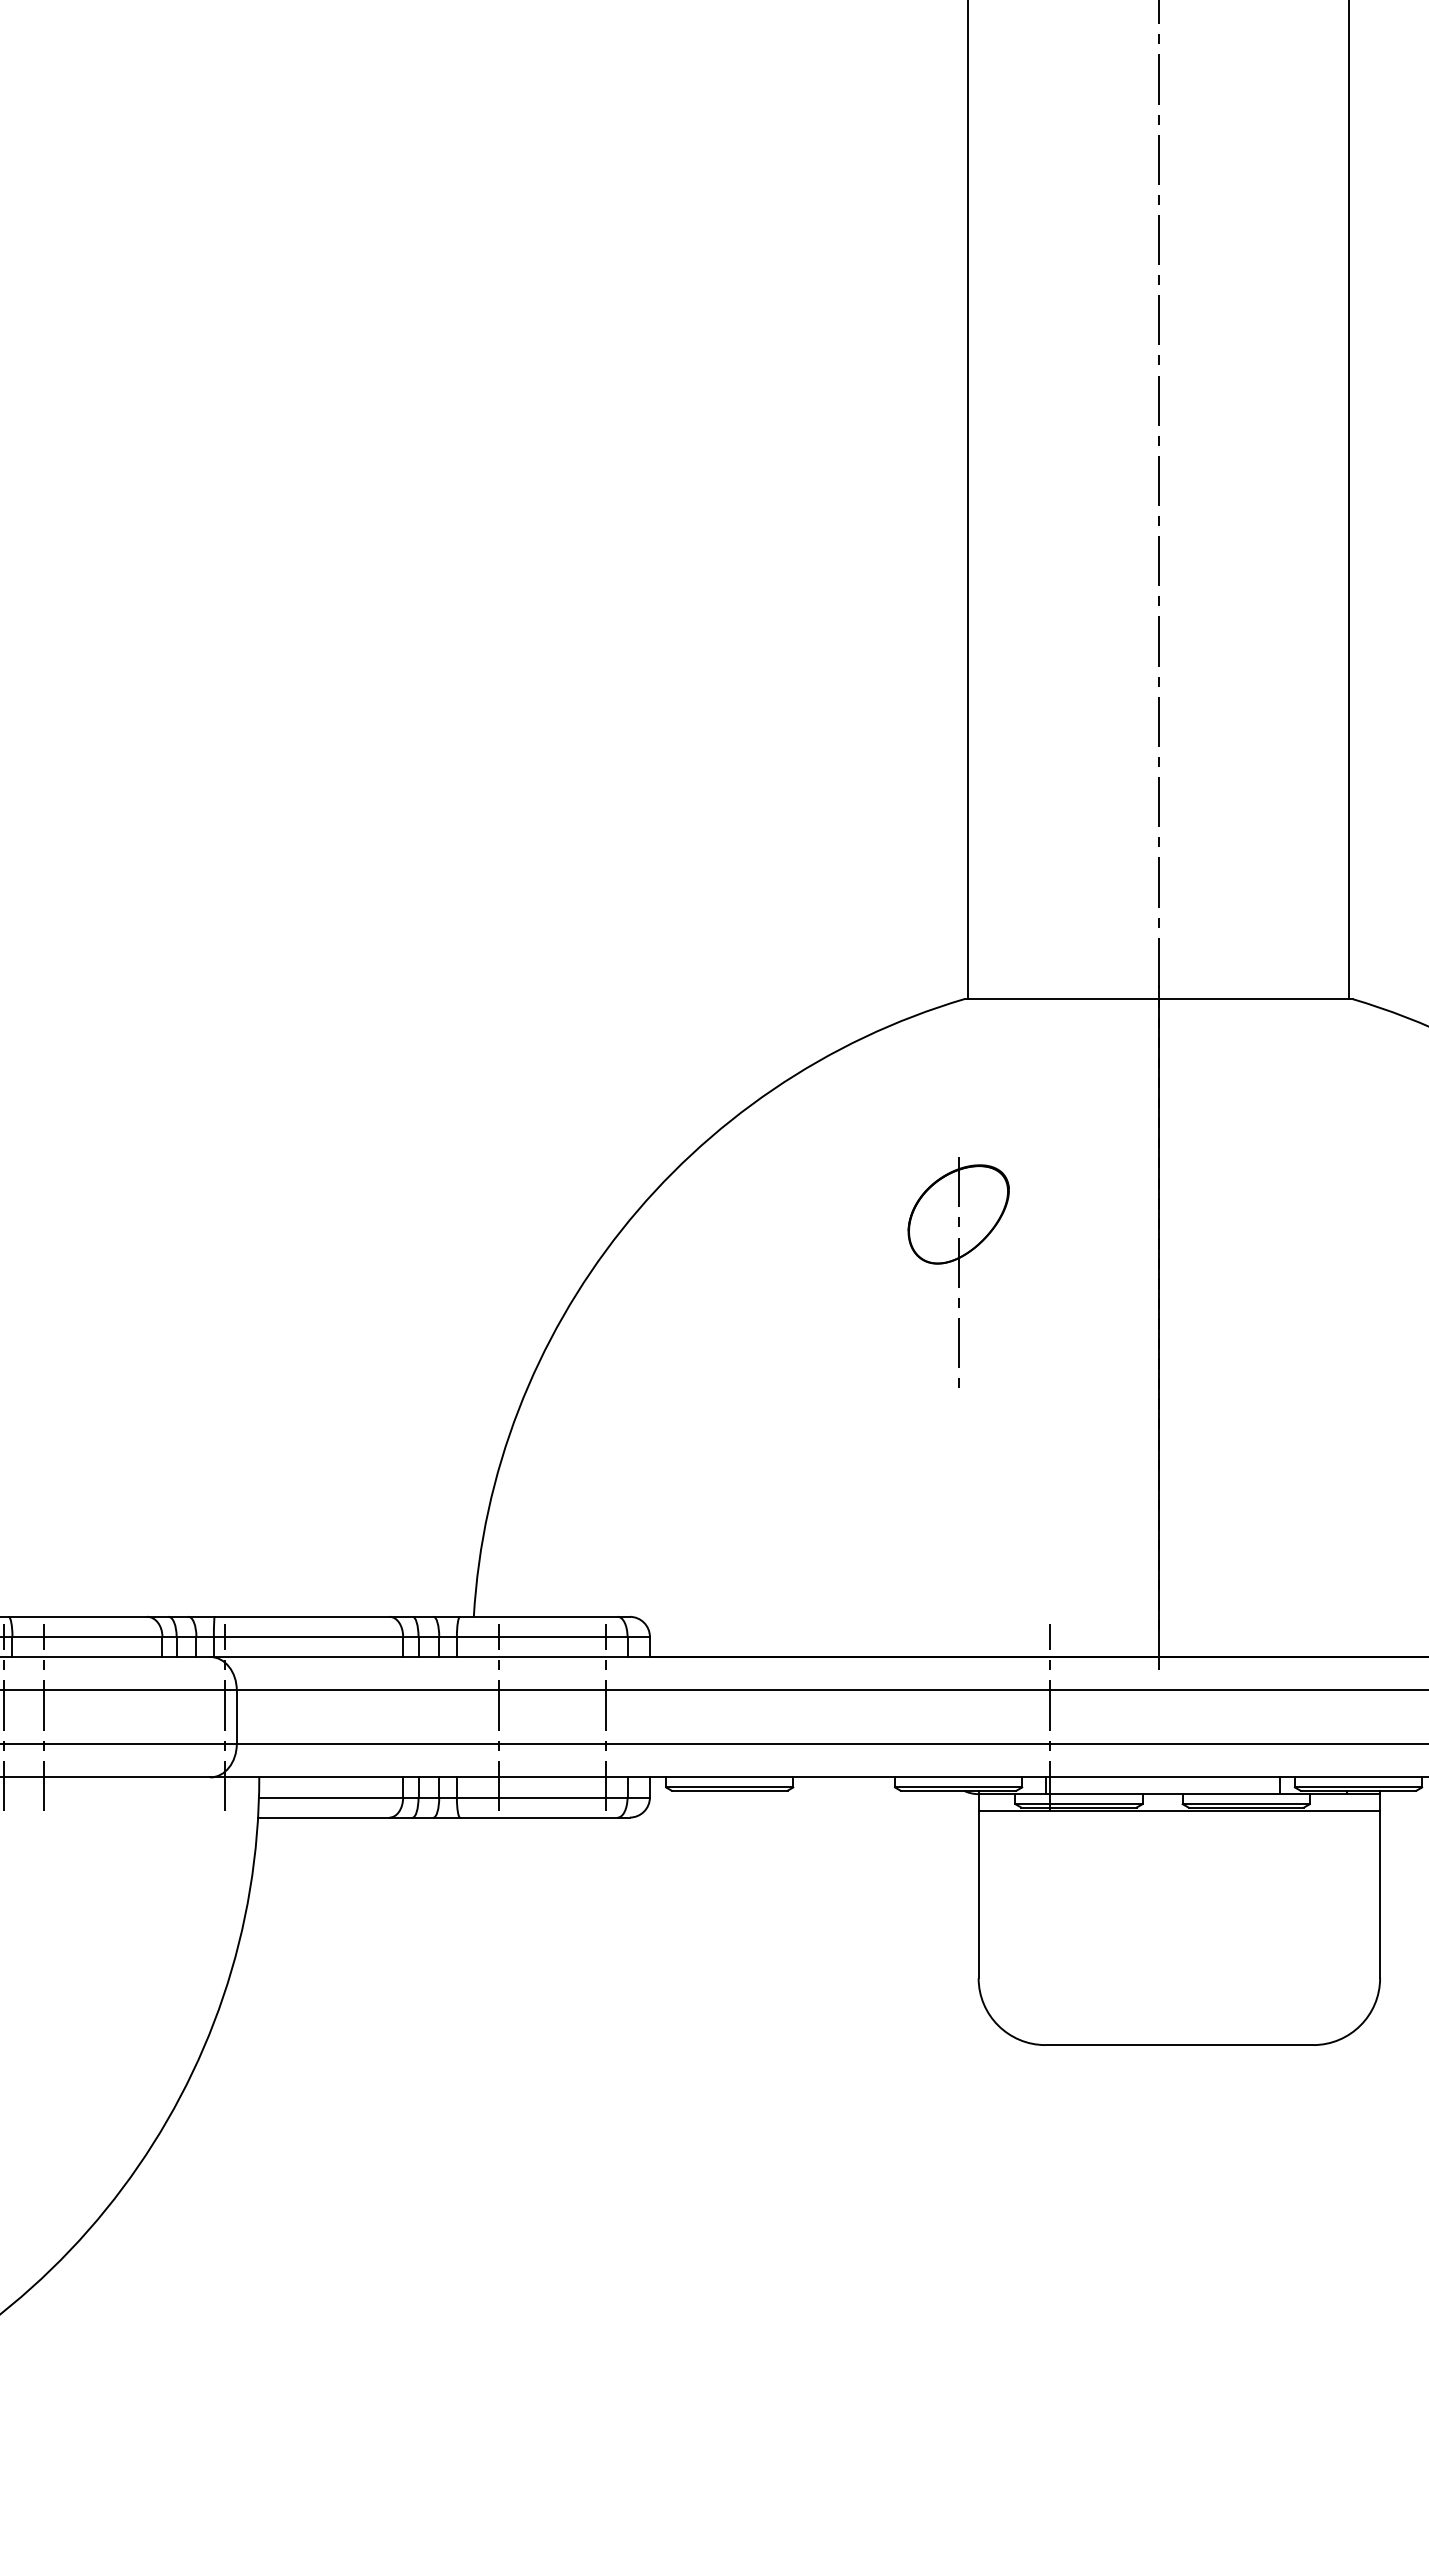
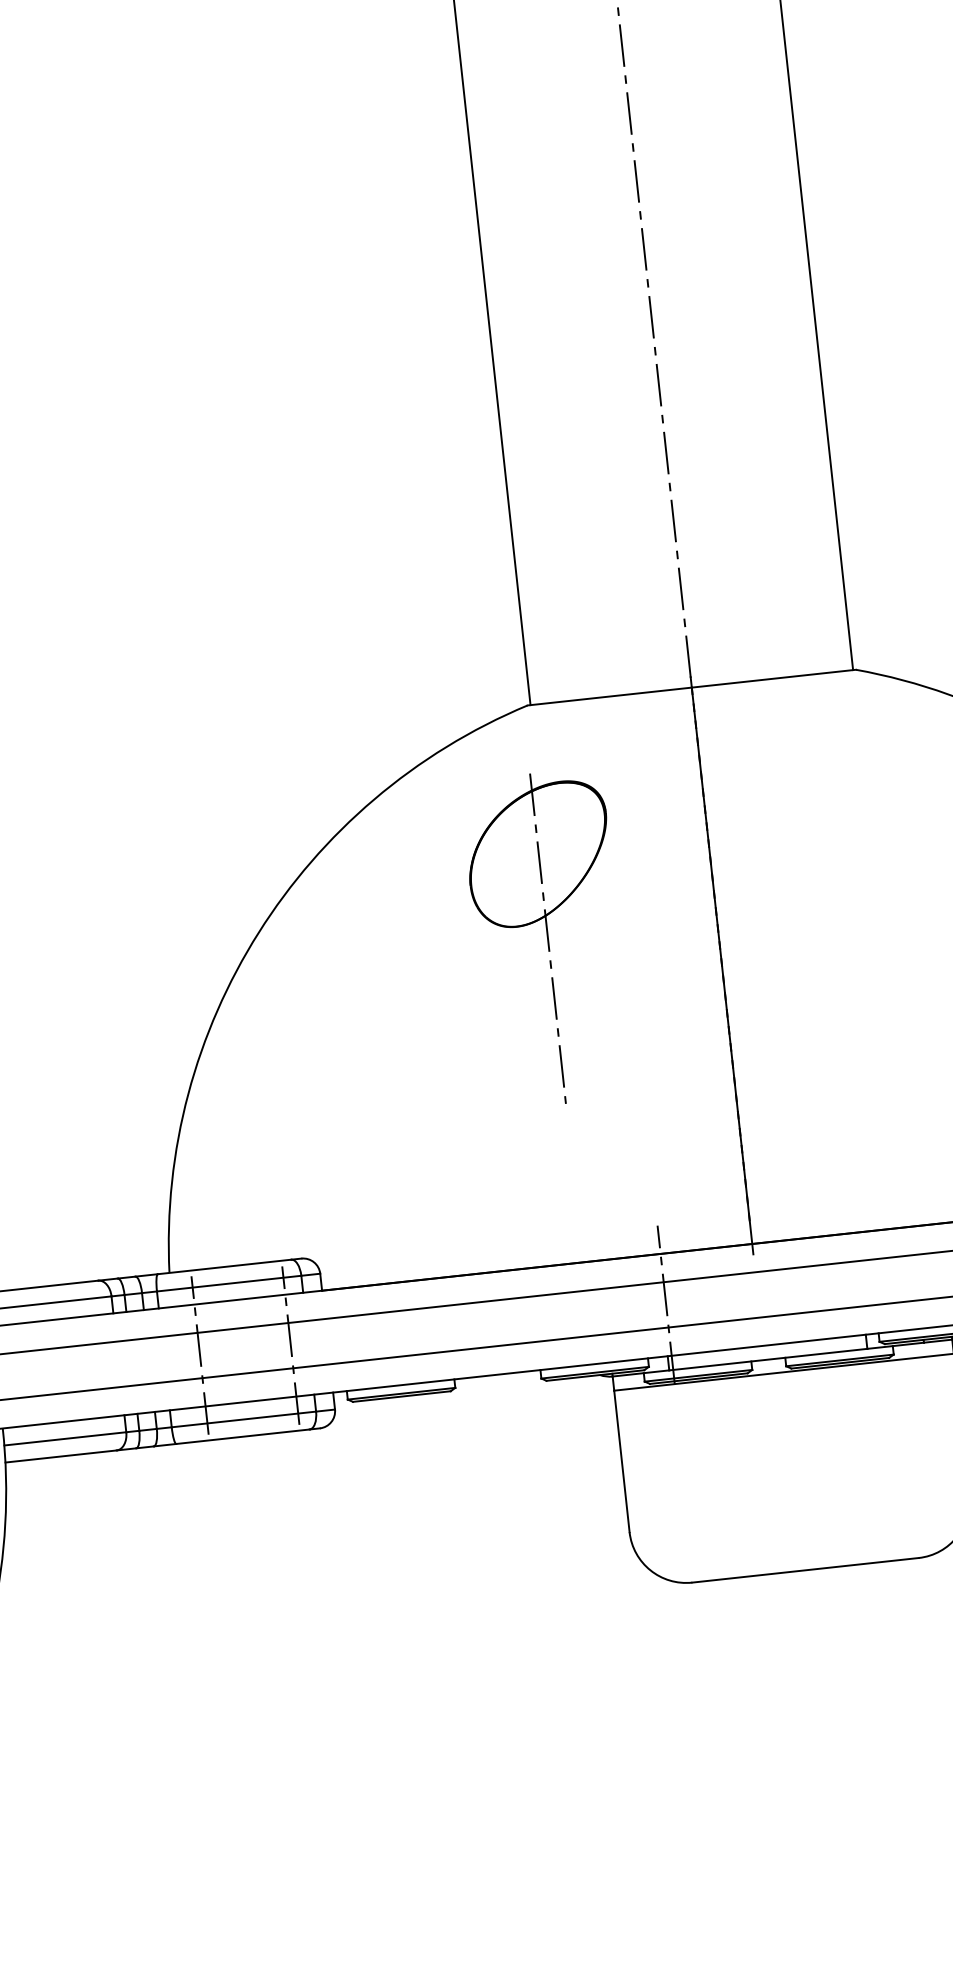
part: (958, 1274) -> (547, 938), size x1.67

